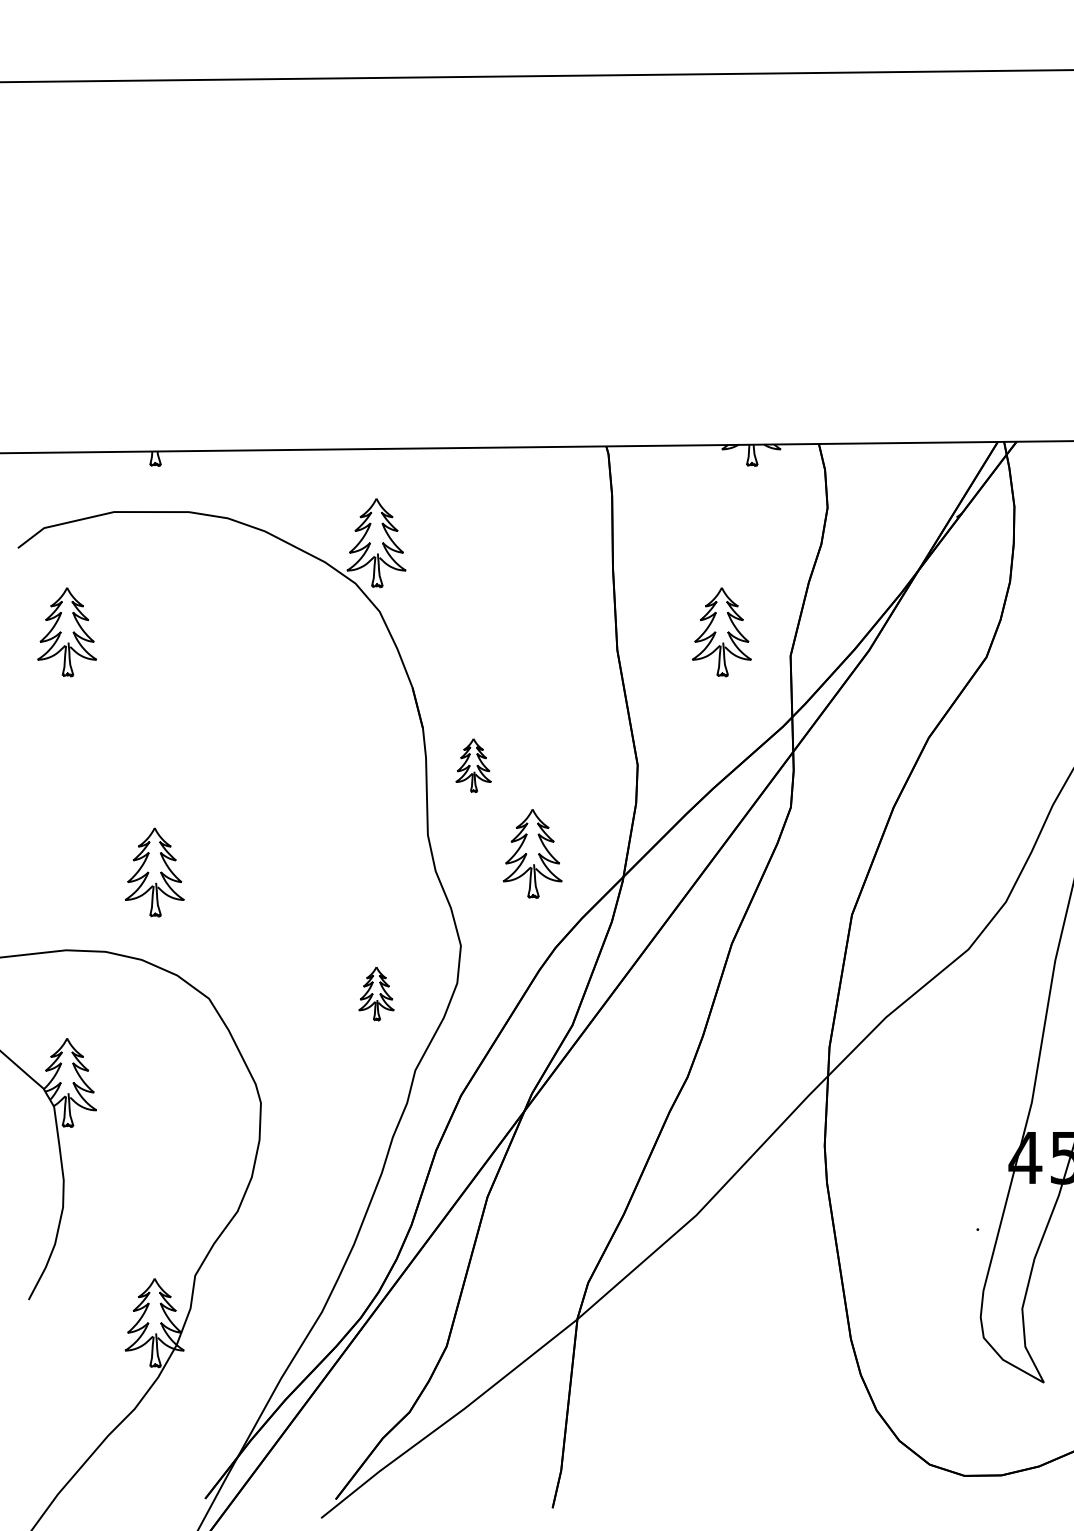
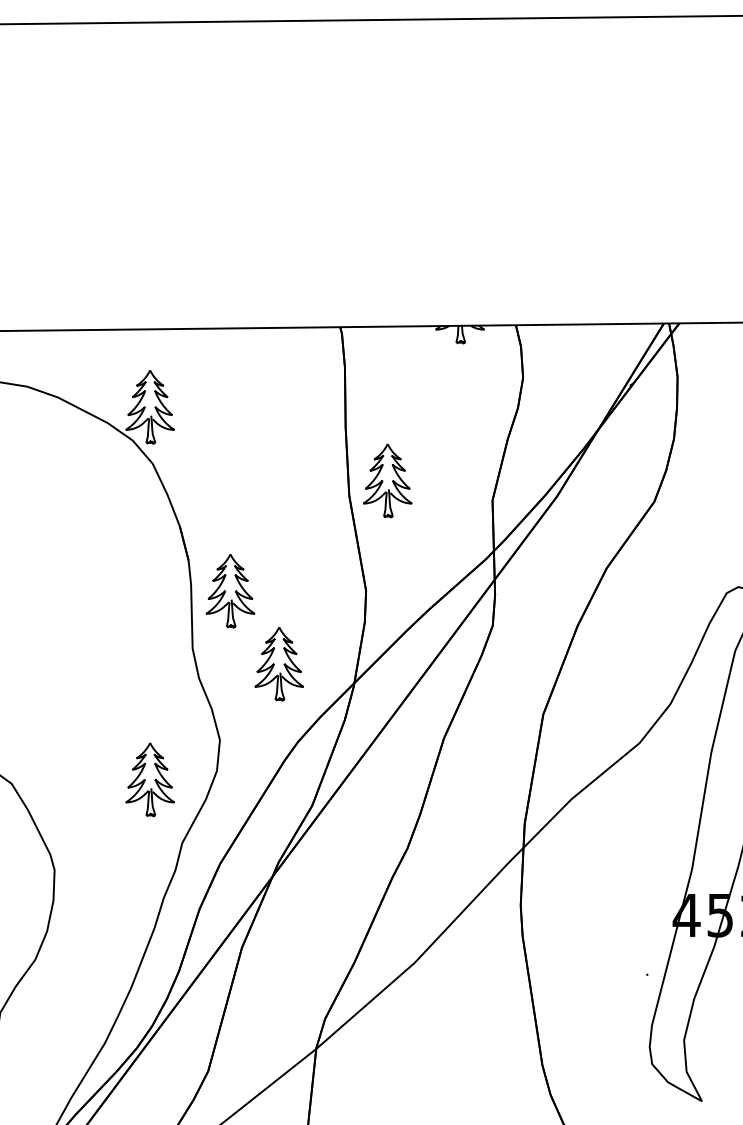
part: (721, 632) -> (387, 481), moved
part: (473, 765) -> (230, 591), size x1.67
part: (376, 993) -> (150, 779), size x1.67

